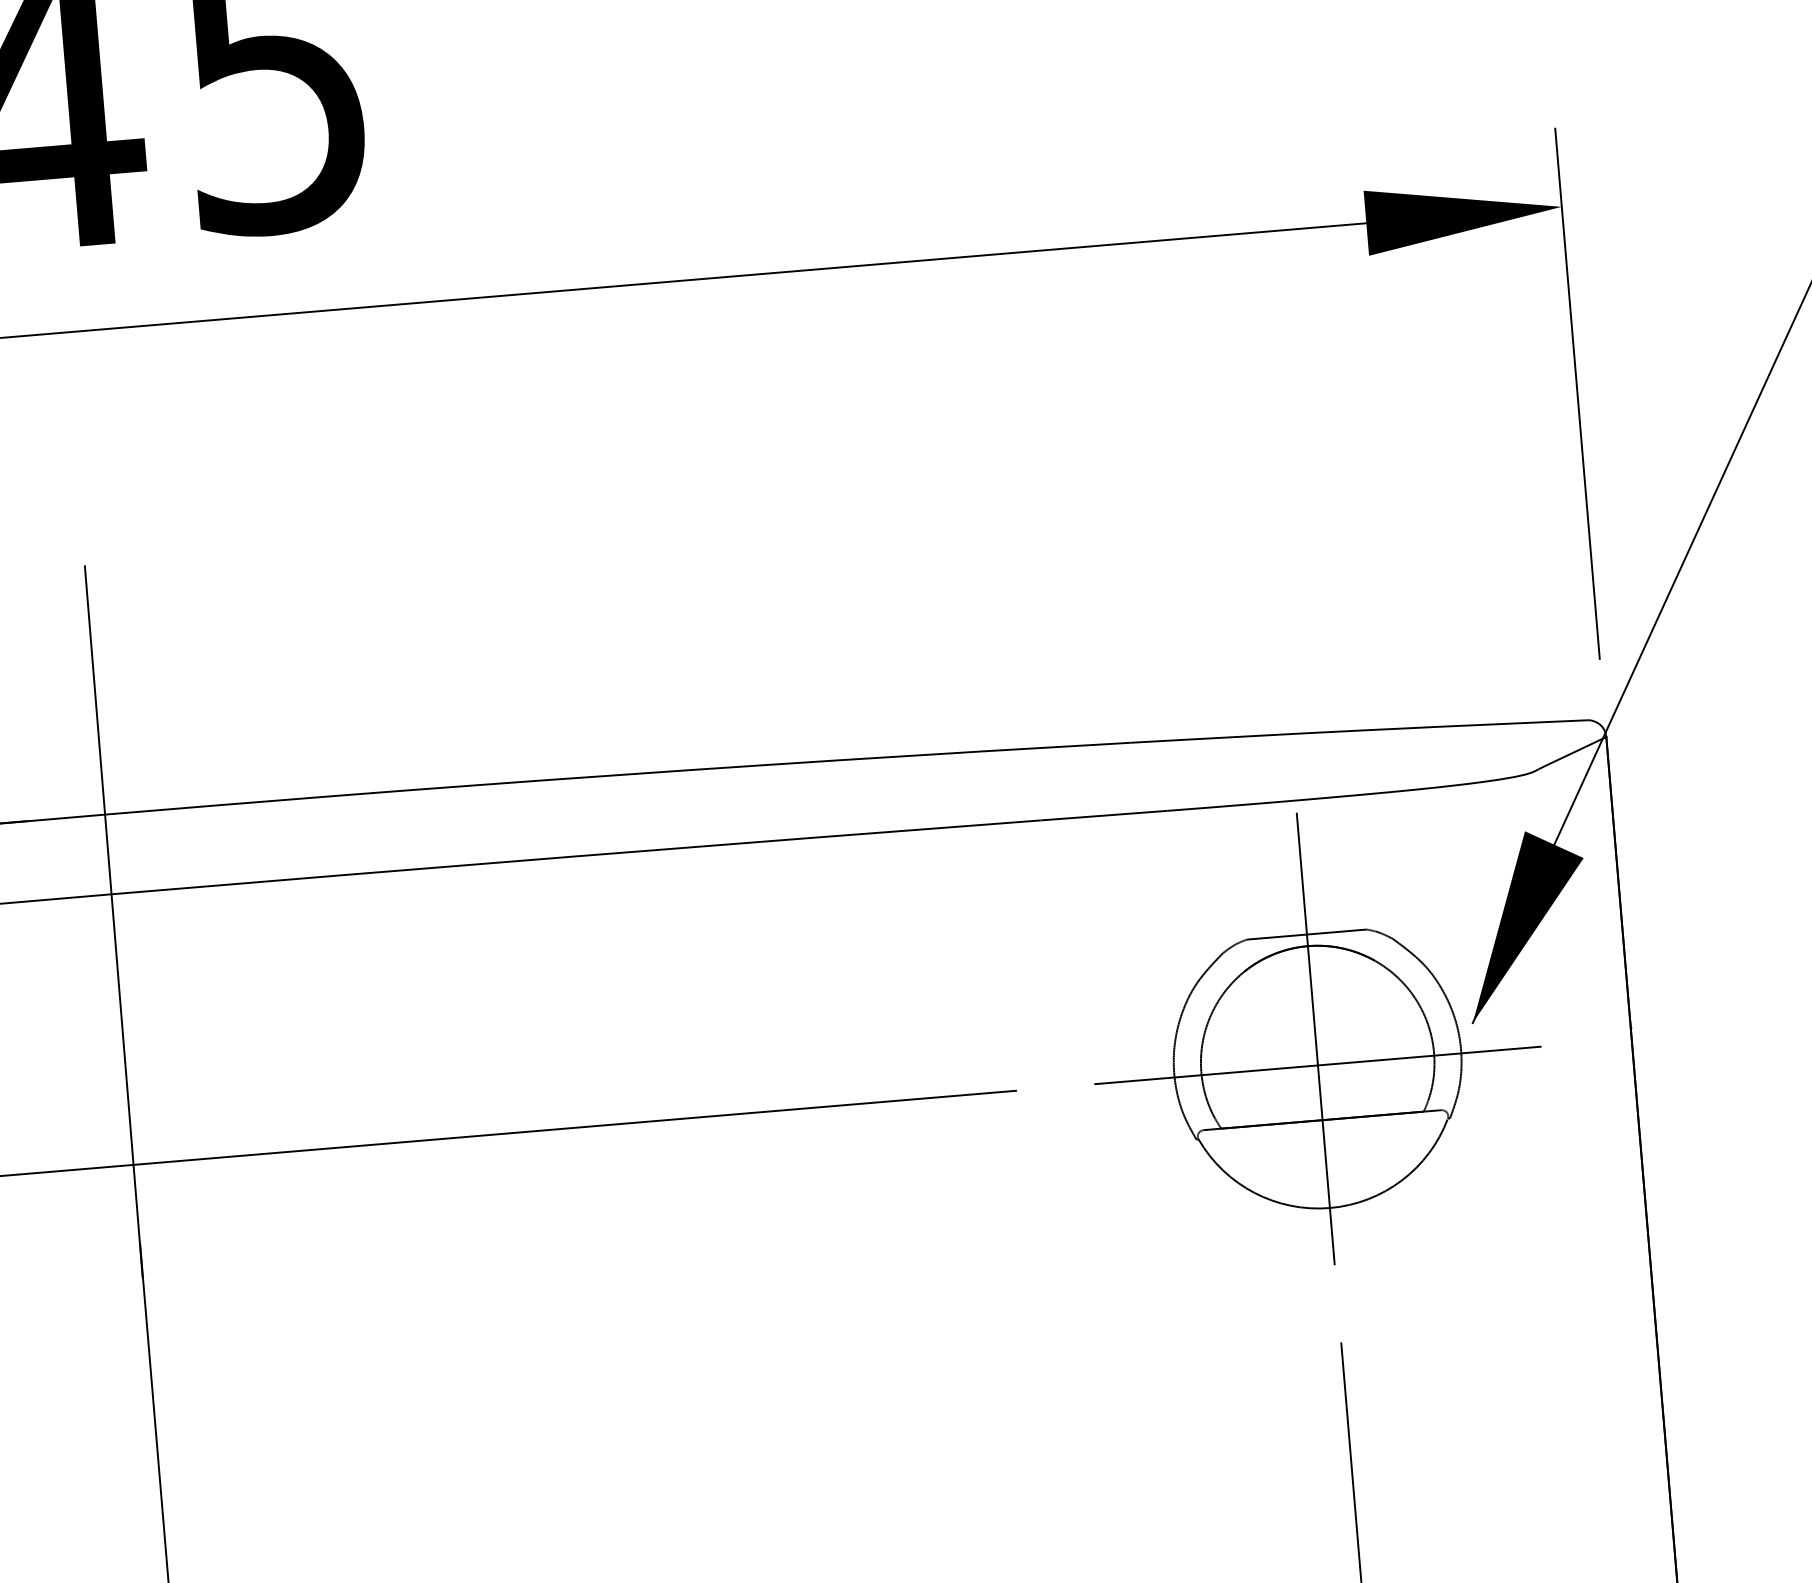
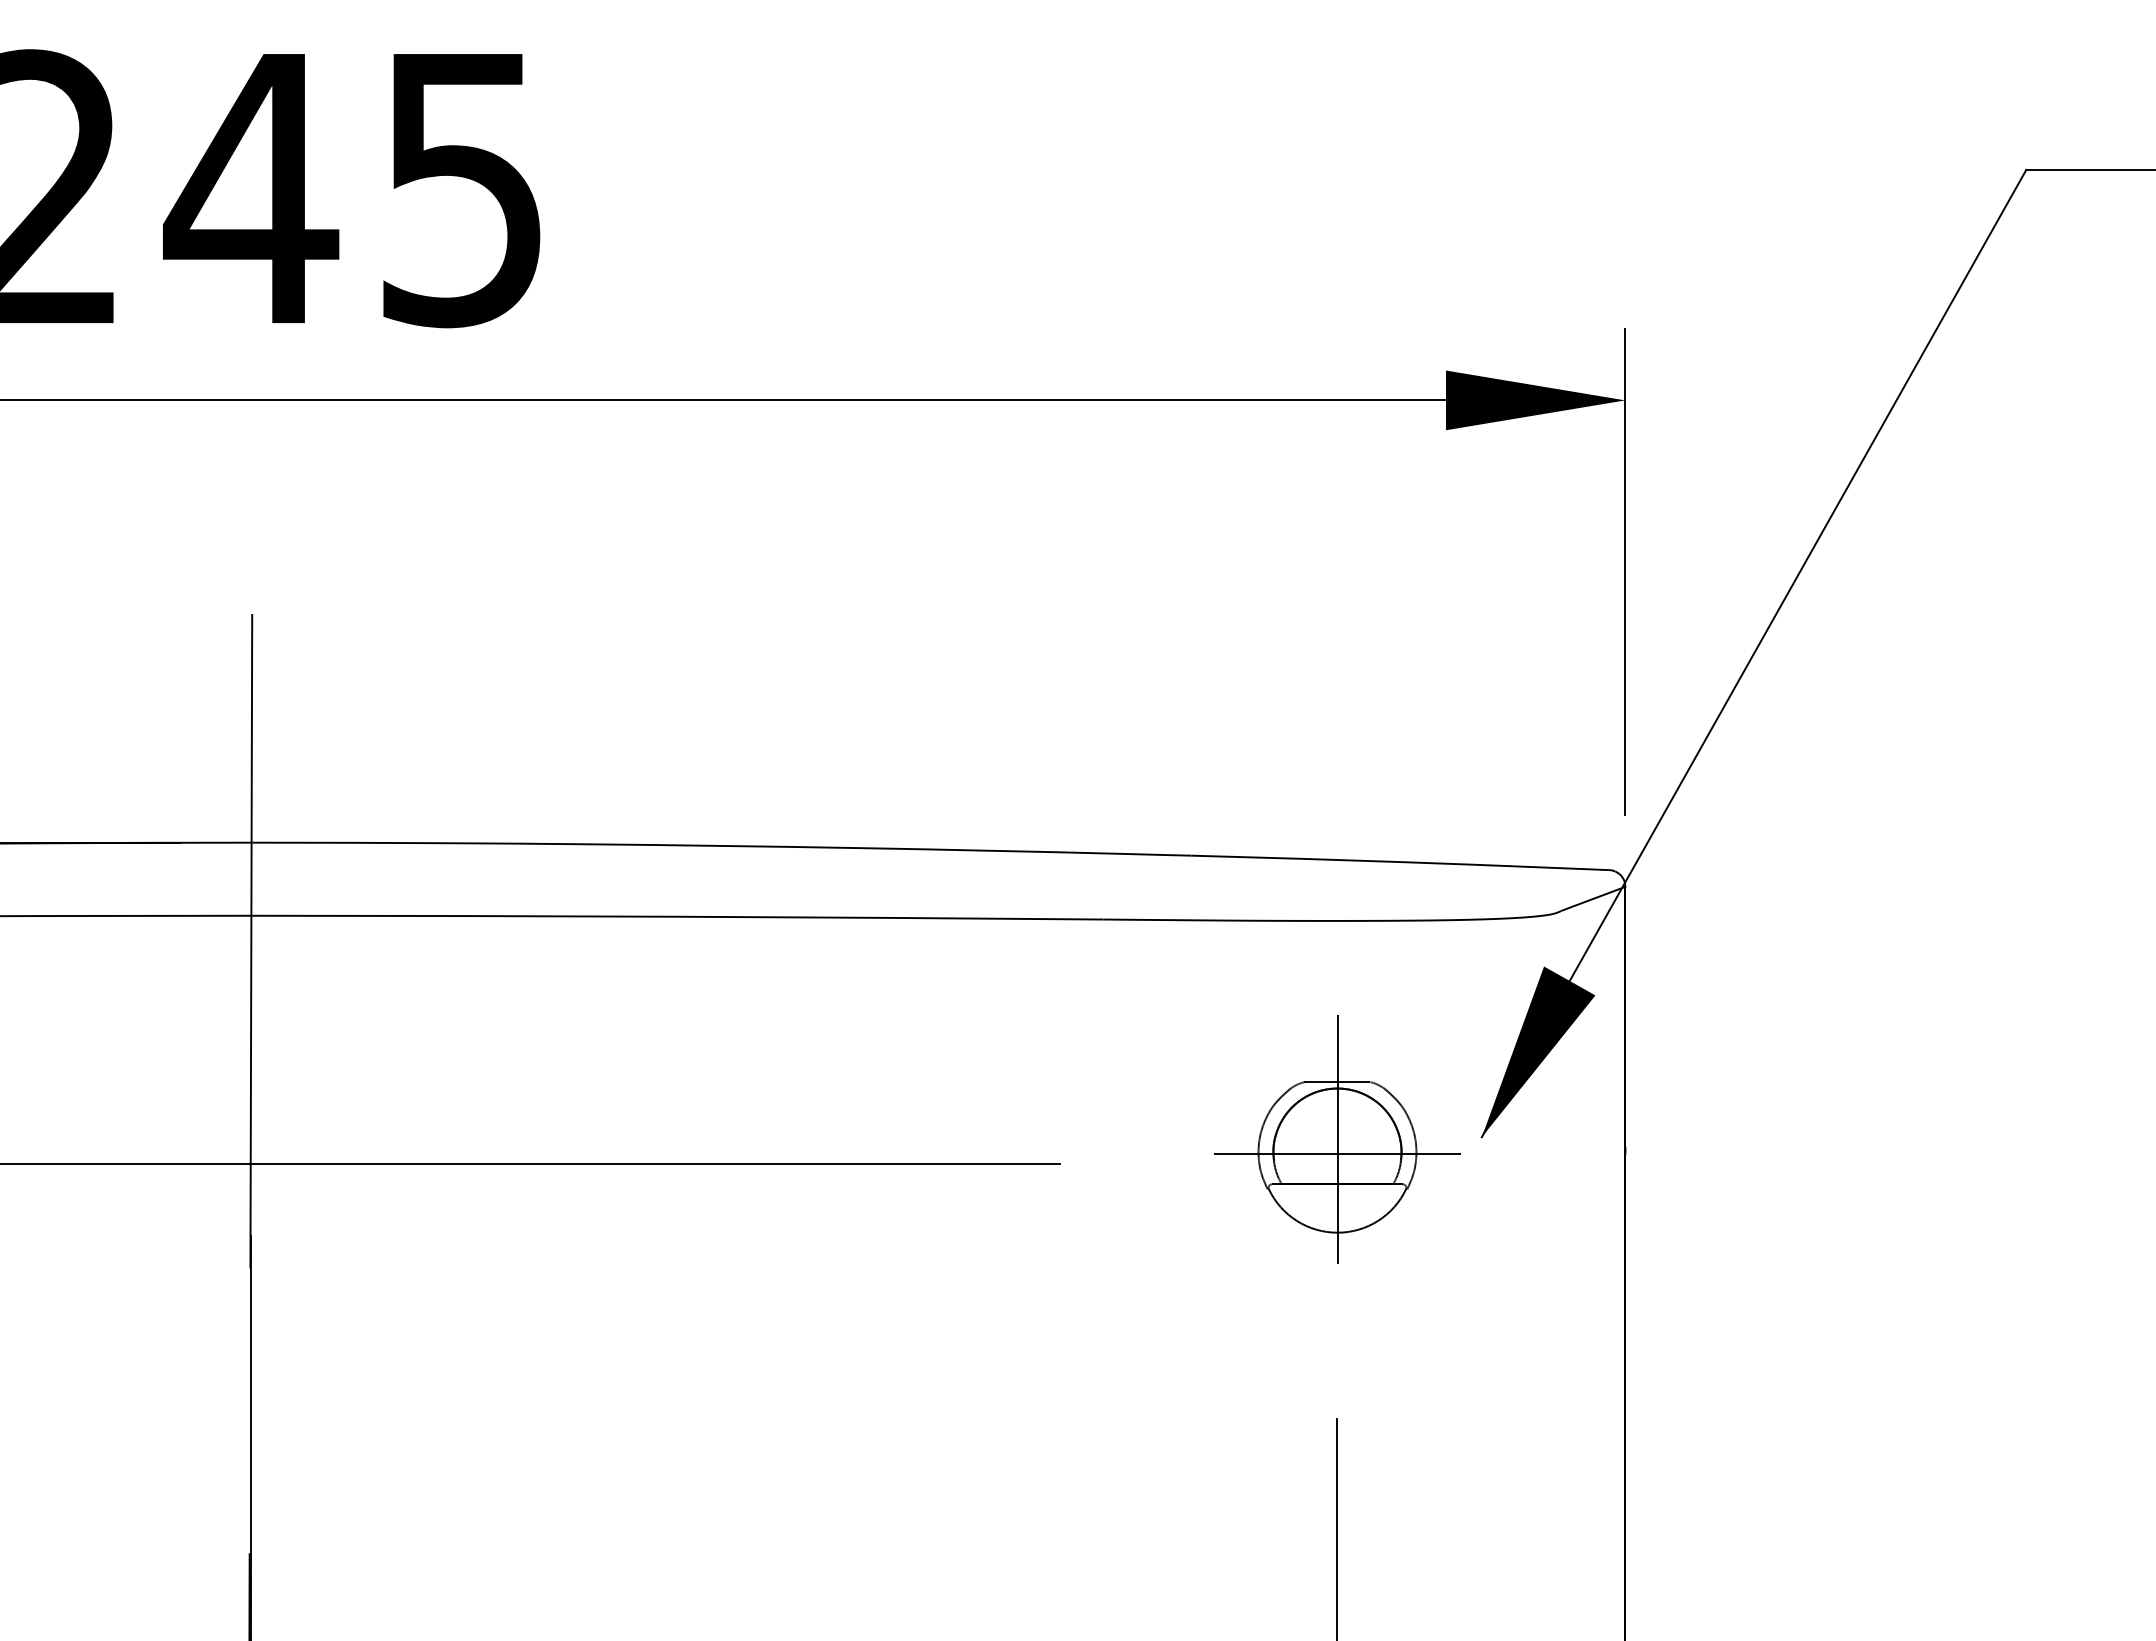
part: (1315, 1038) -> (1337, 1139), size x0.6

